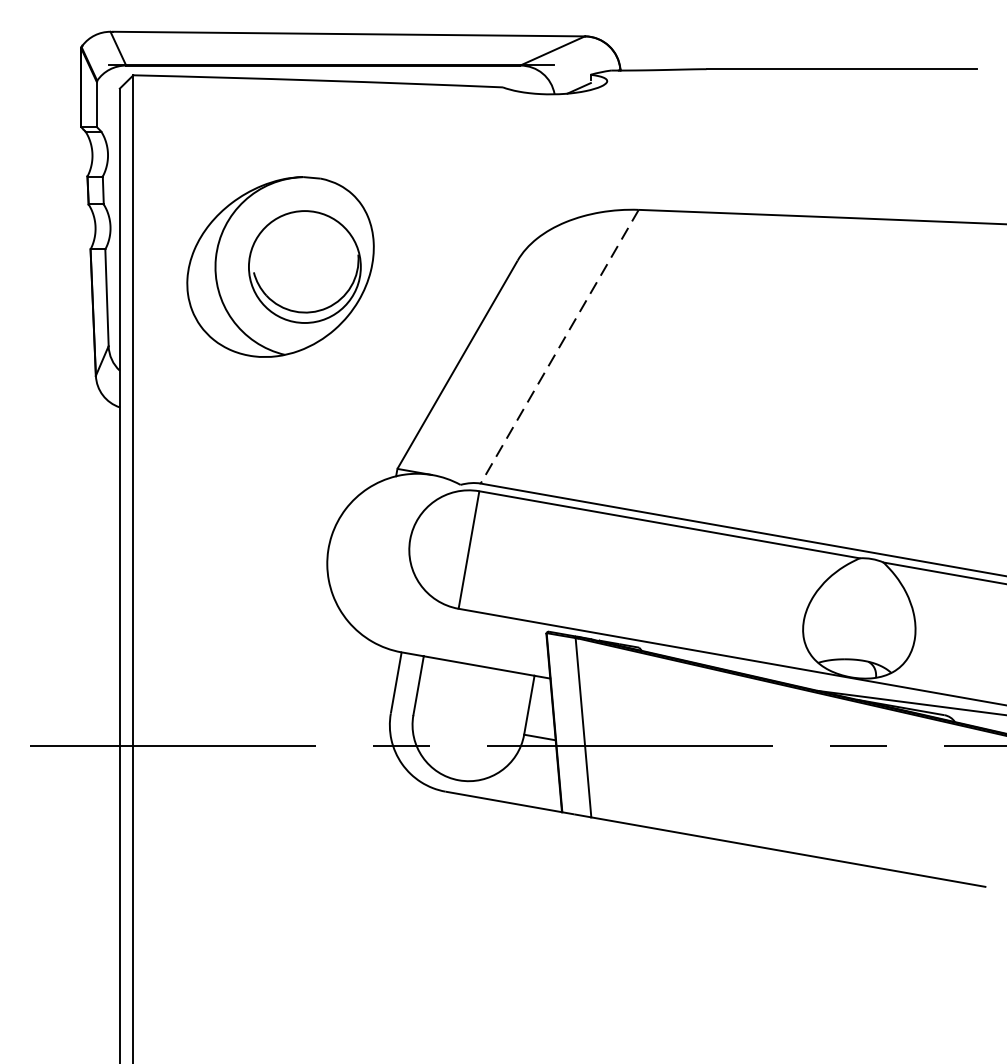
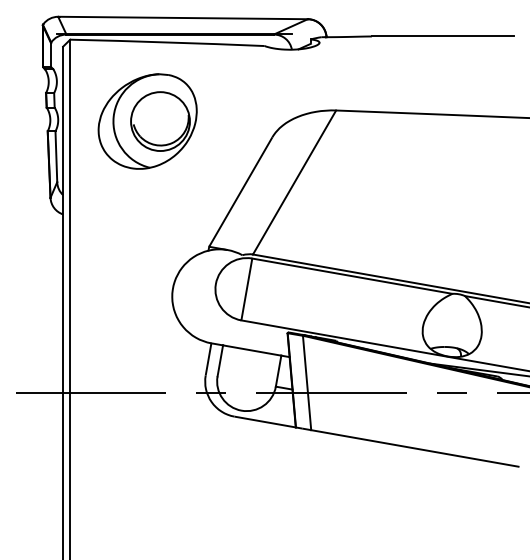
part: (280, 266) -> (147, 121), moved
line: (559, 346) -> (294, 182), dashed -> solid

